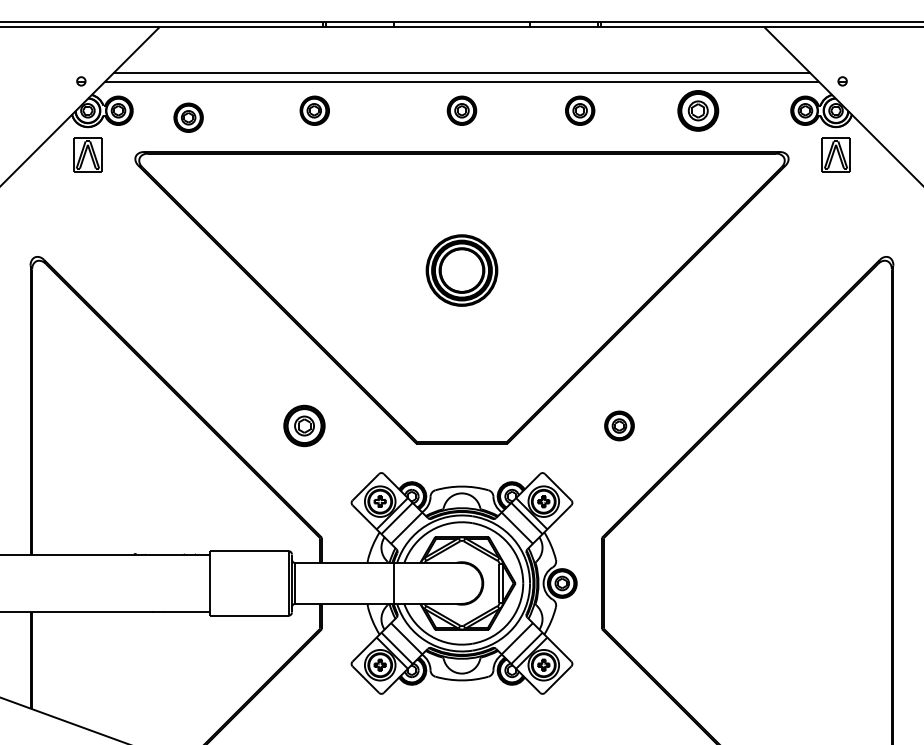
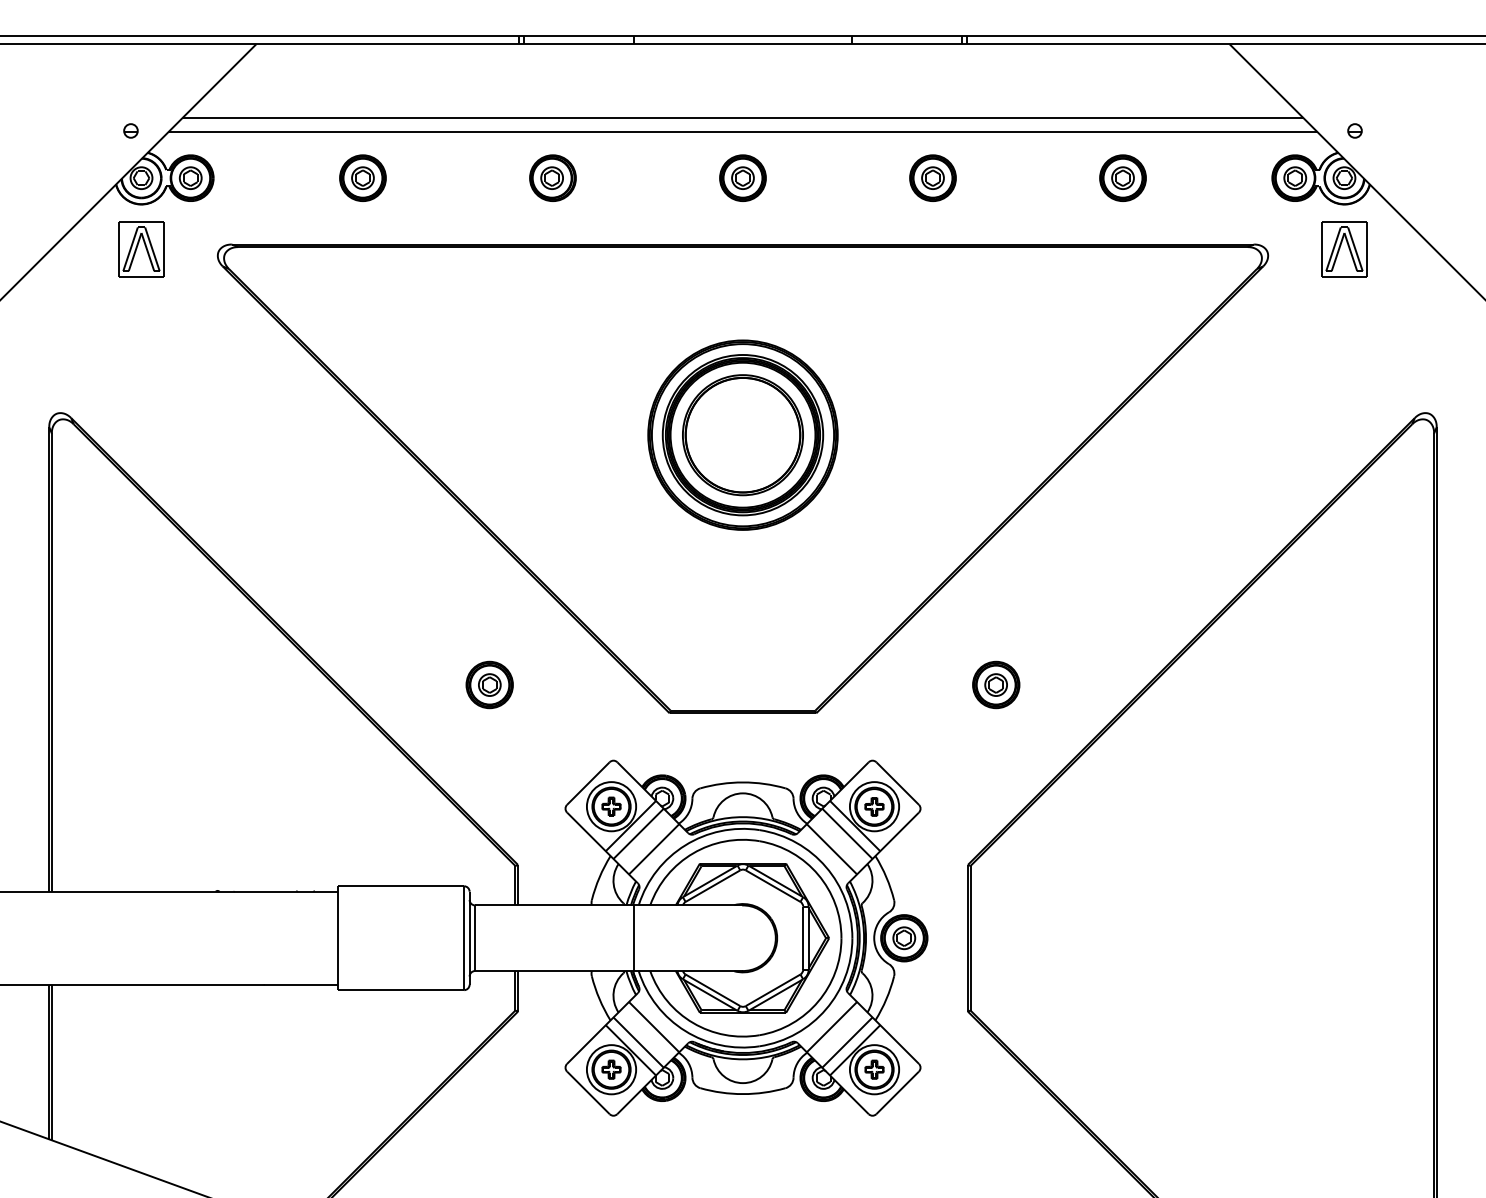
part: (314, 110) -> (552, 177), moved
part: (698, 110) -> (1123, 177), size x0.71
part: (188, 117) -> (362, 177), moved
part: (461, 270) -> (742, 434), size x1.67
part: (304, 425) -> (489, 684), size x0.71

